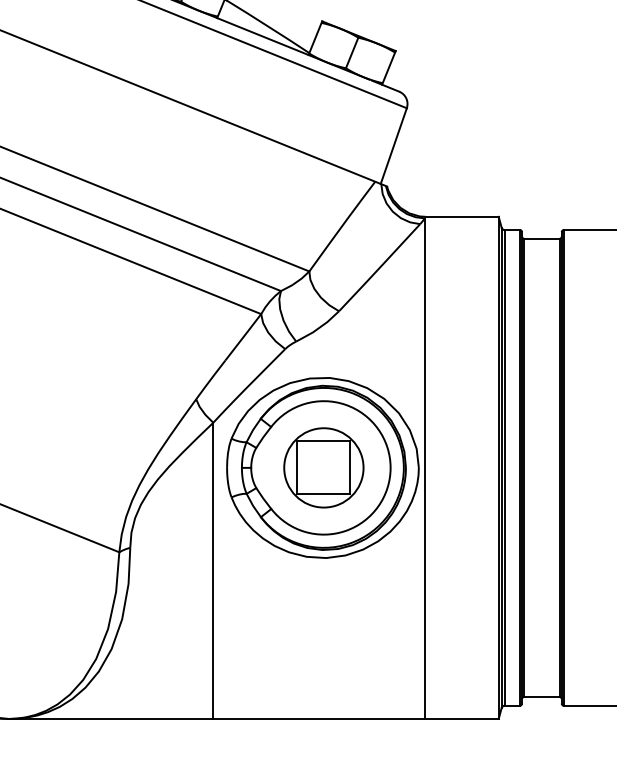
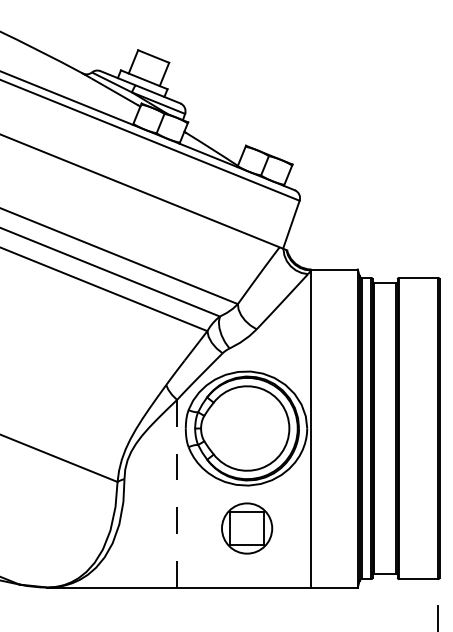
part: (324, 467) -> (247, 528), moved
line: (213, 570) -> (177, 493), solid -> dashed

